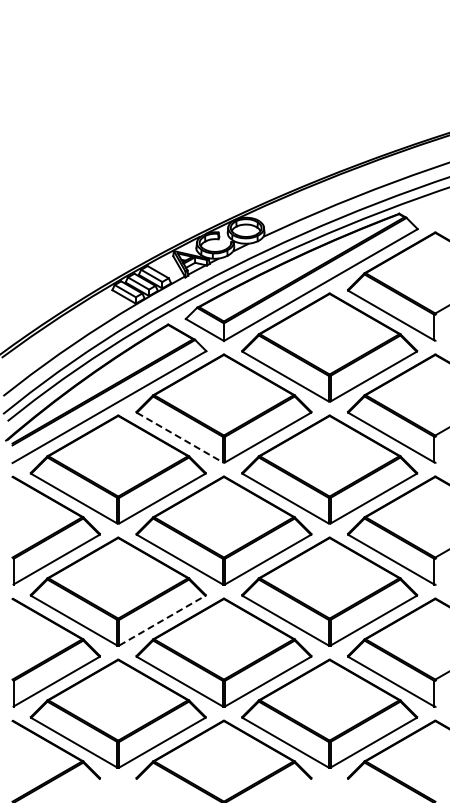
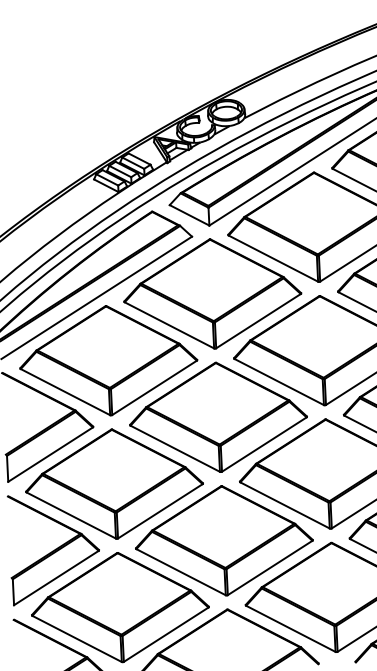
line: (179, 437) -> (168, 325), dashed -> solid
line: (162, 620) -> (160, 511), dashed -> solid

